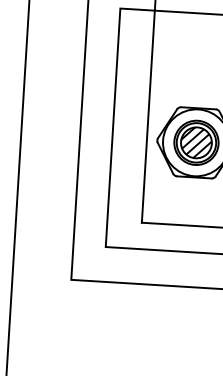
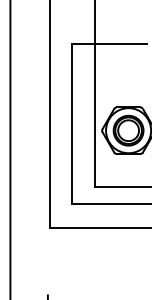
hatch: (196, 142) -> (128, 130), removed

